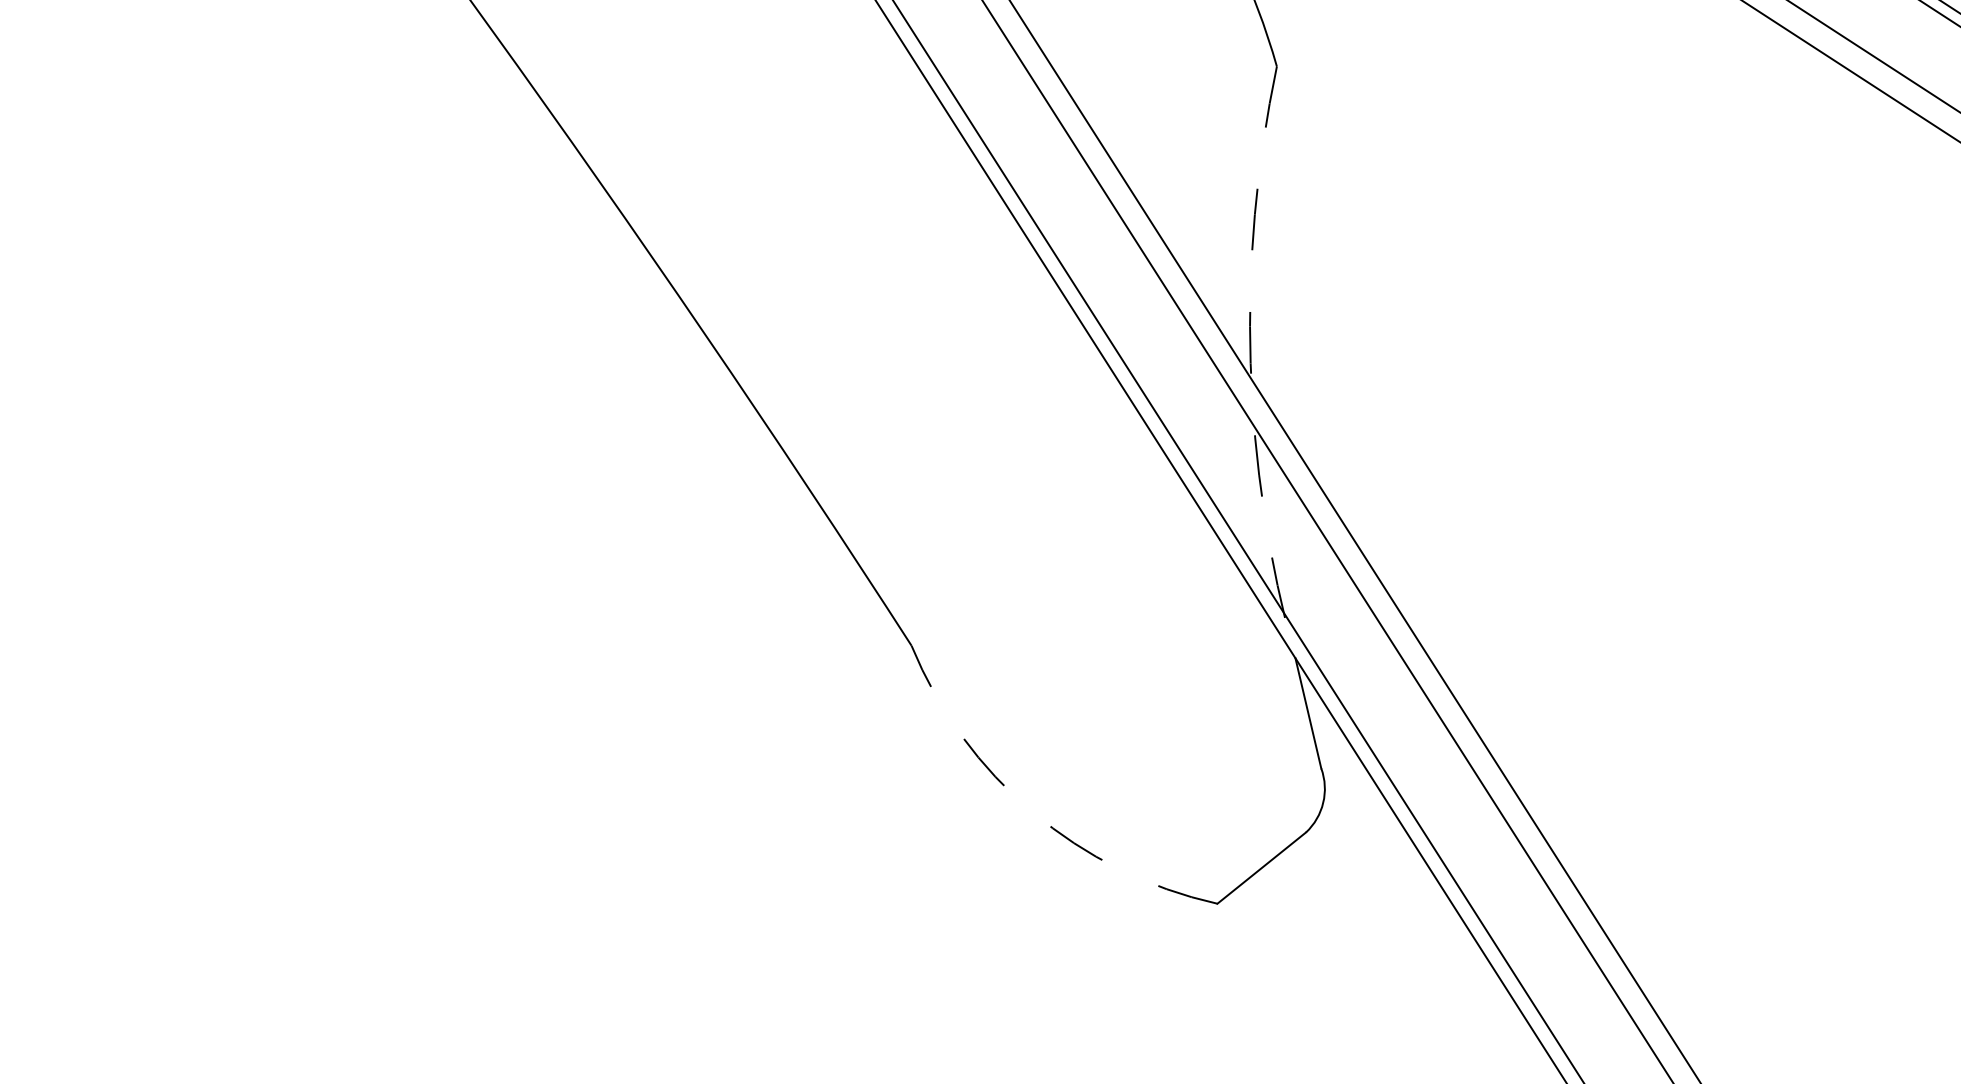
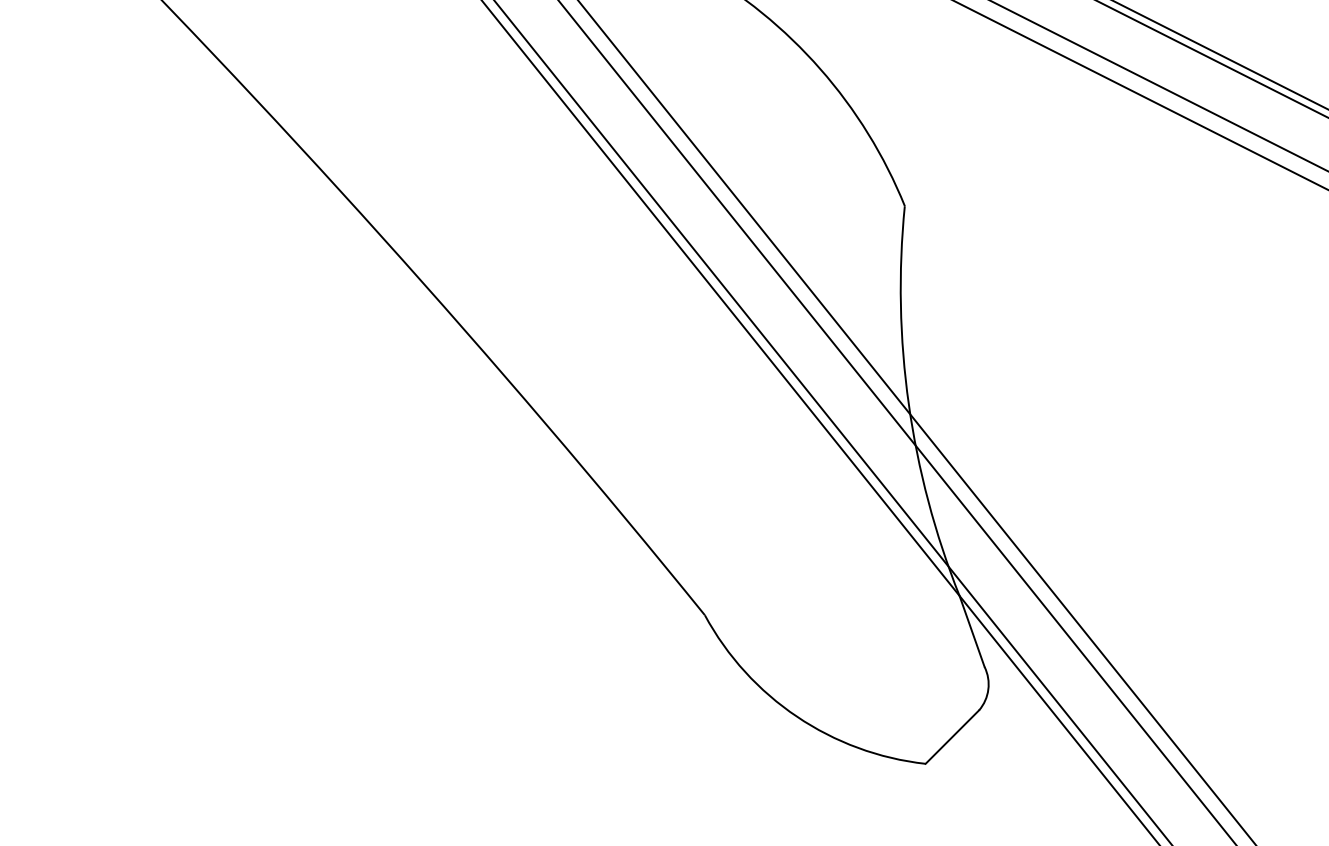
arc: (1250, 363) -> (908, 404), dashed -> solid
arc: (1033, 812) -> (797, 716), dashed -> solid

